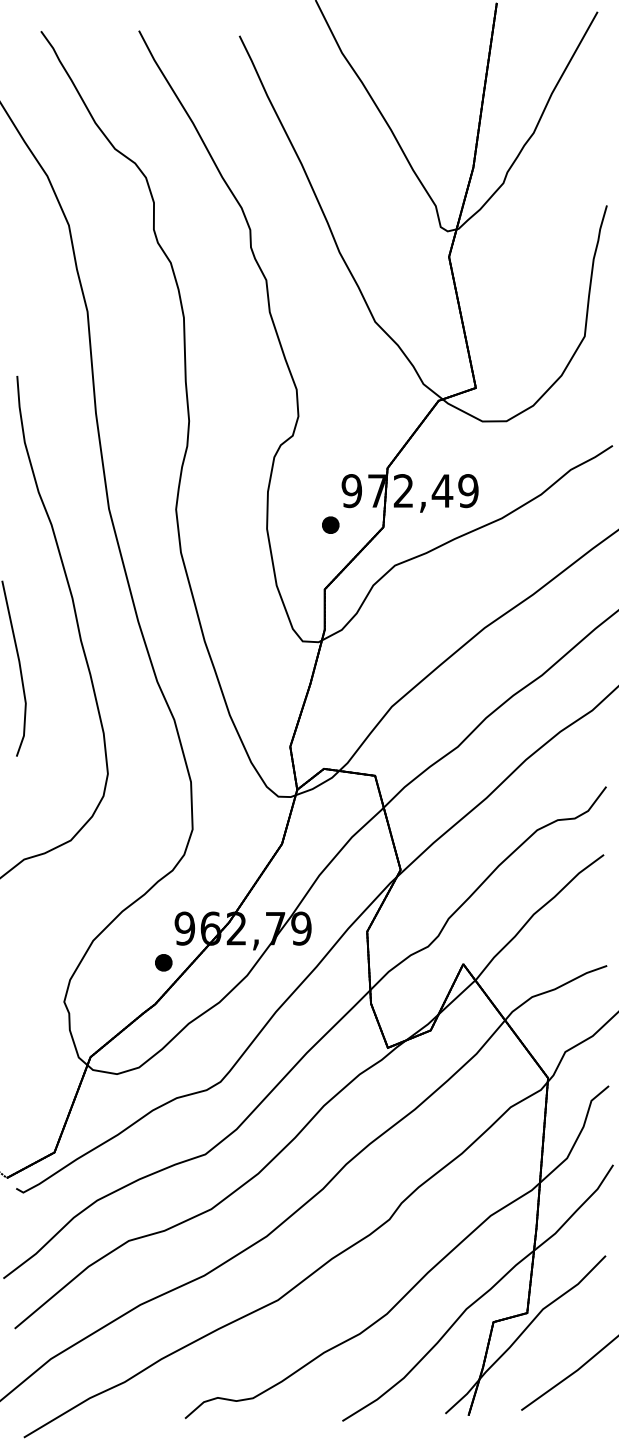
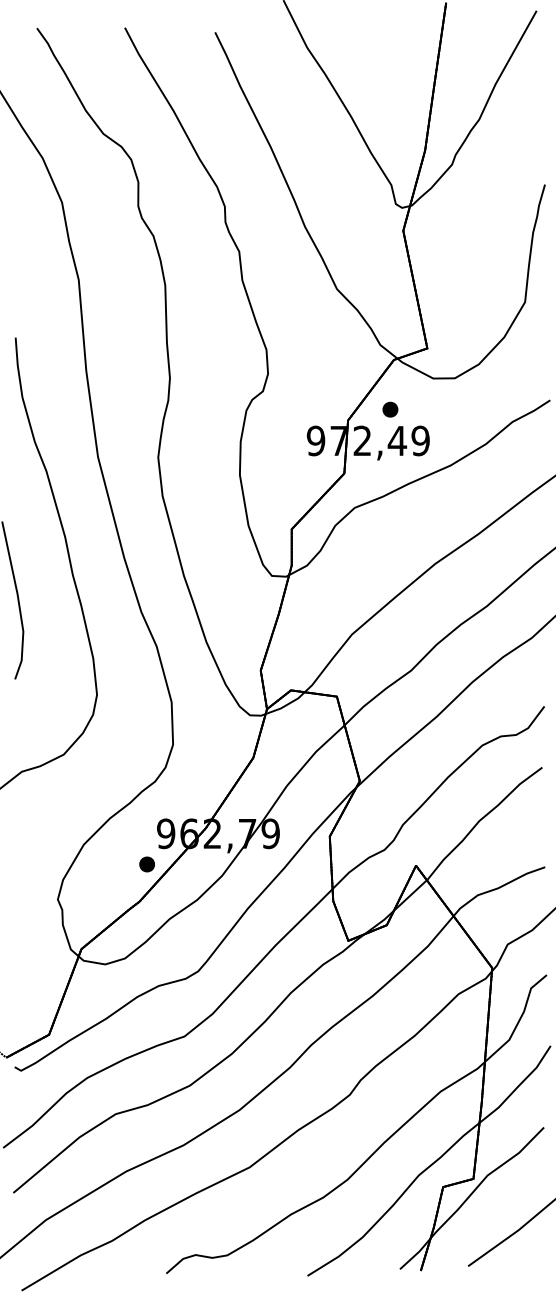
part: (330, 524) -> (390, 409), moved

